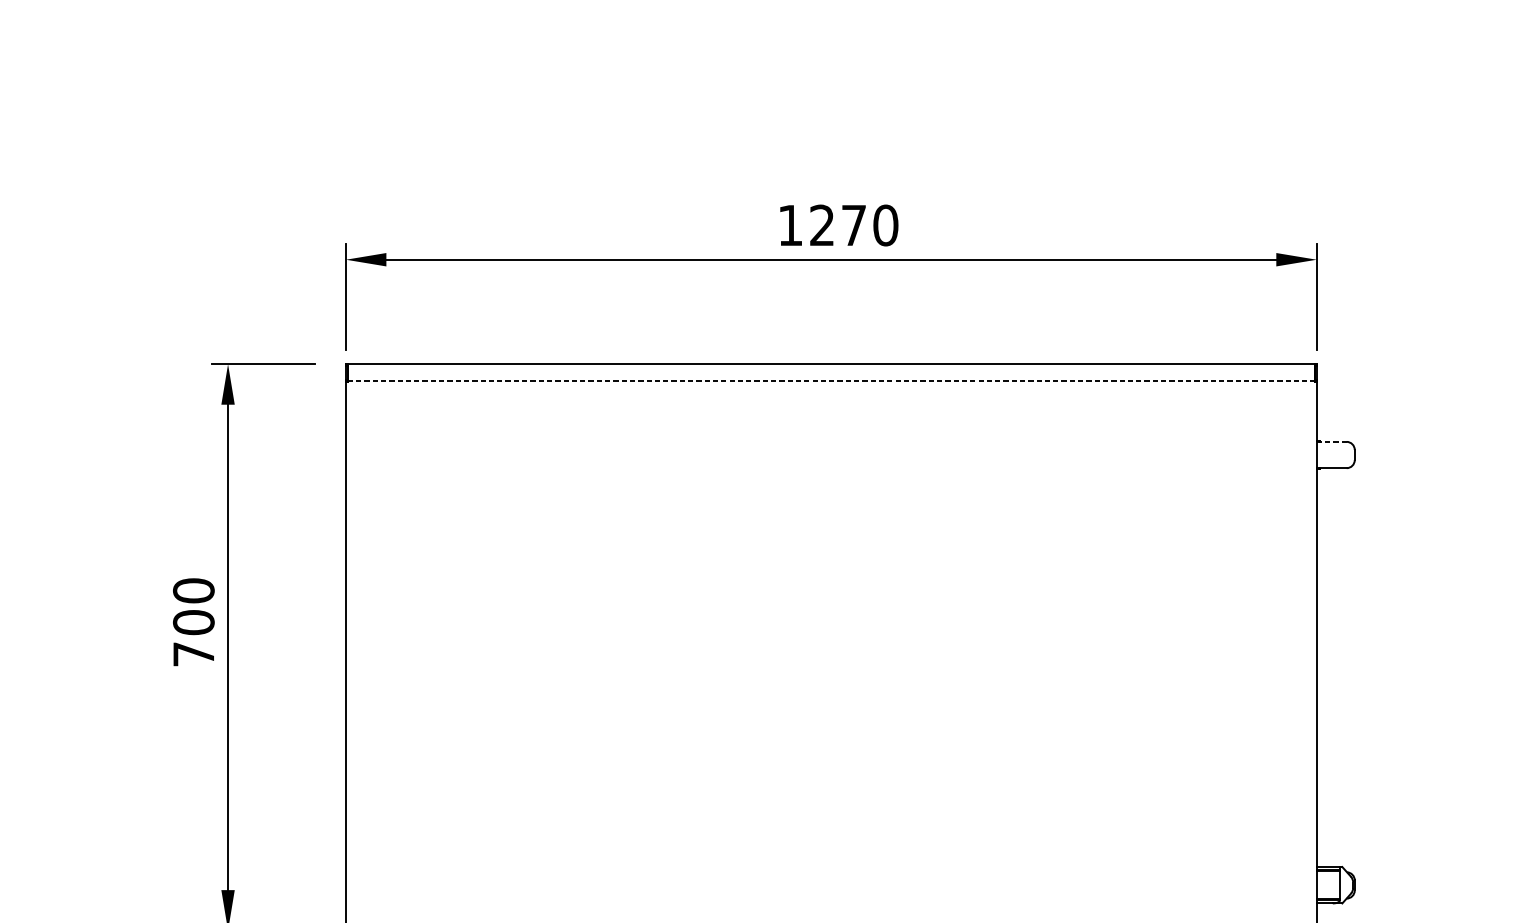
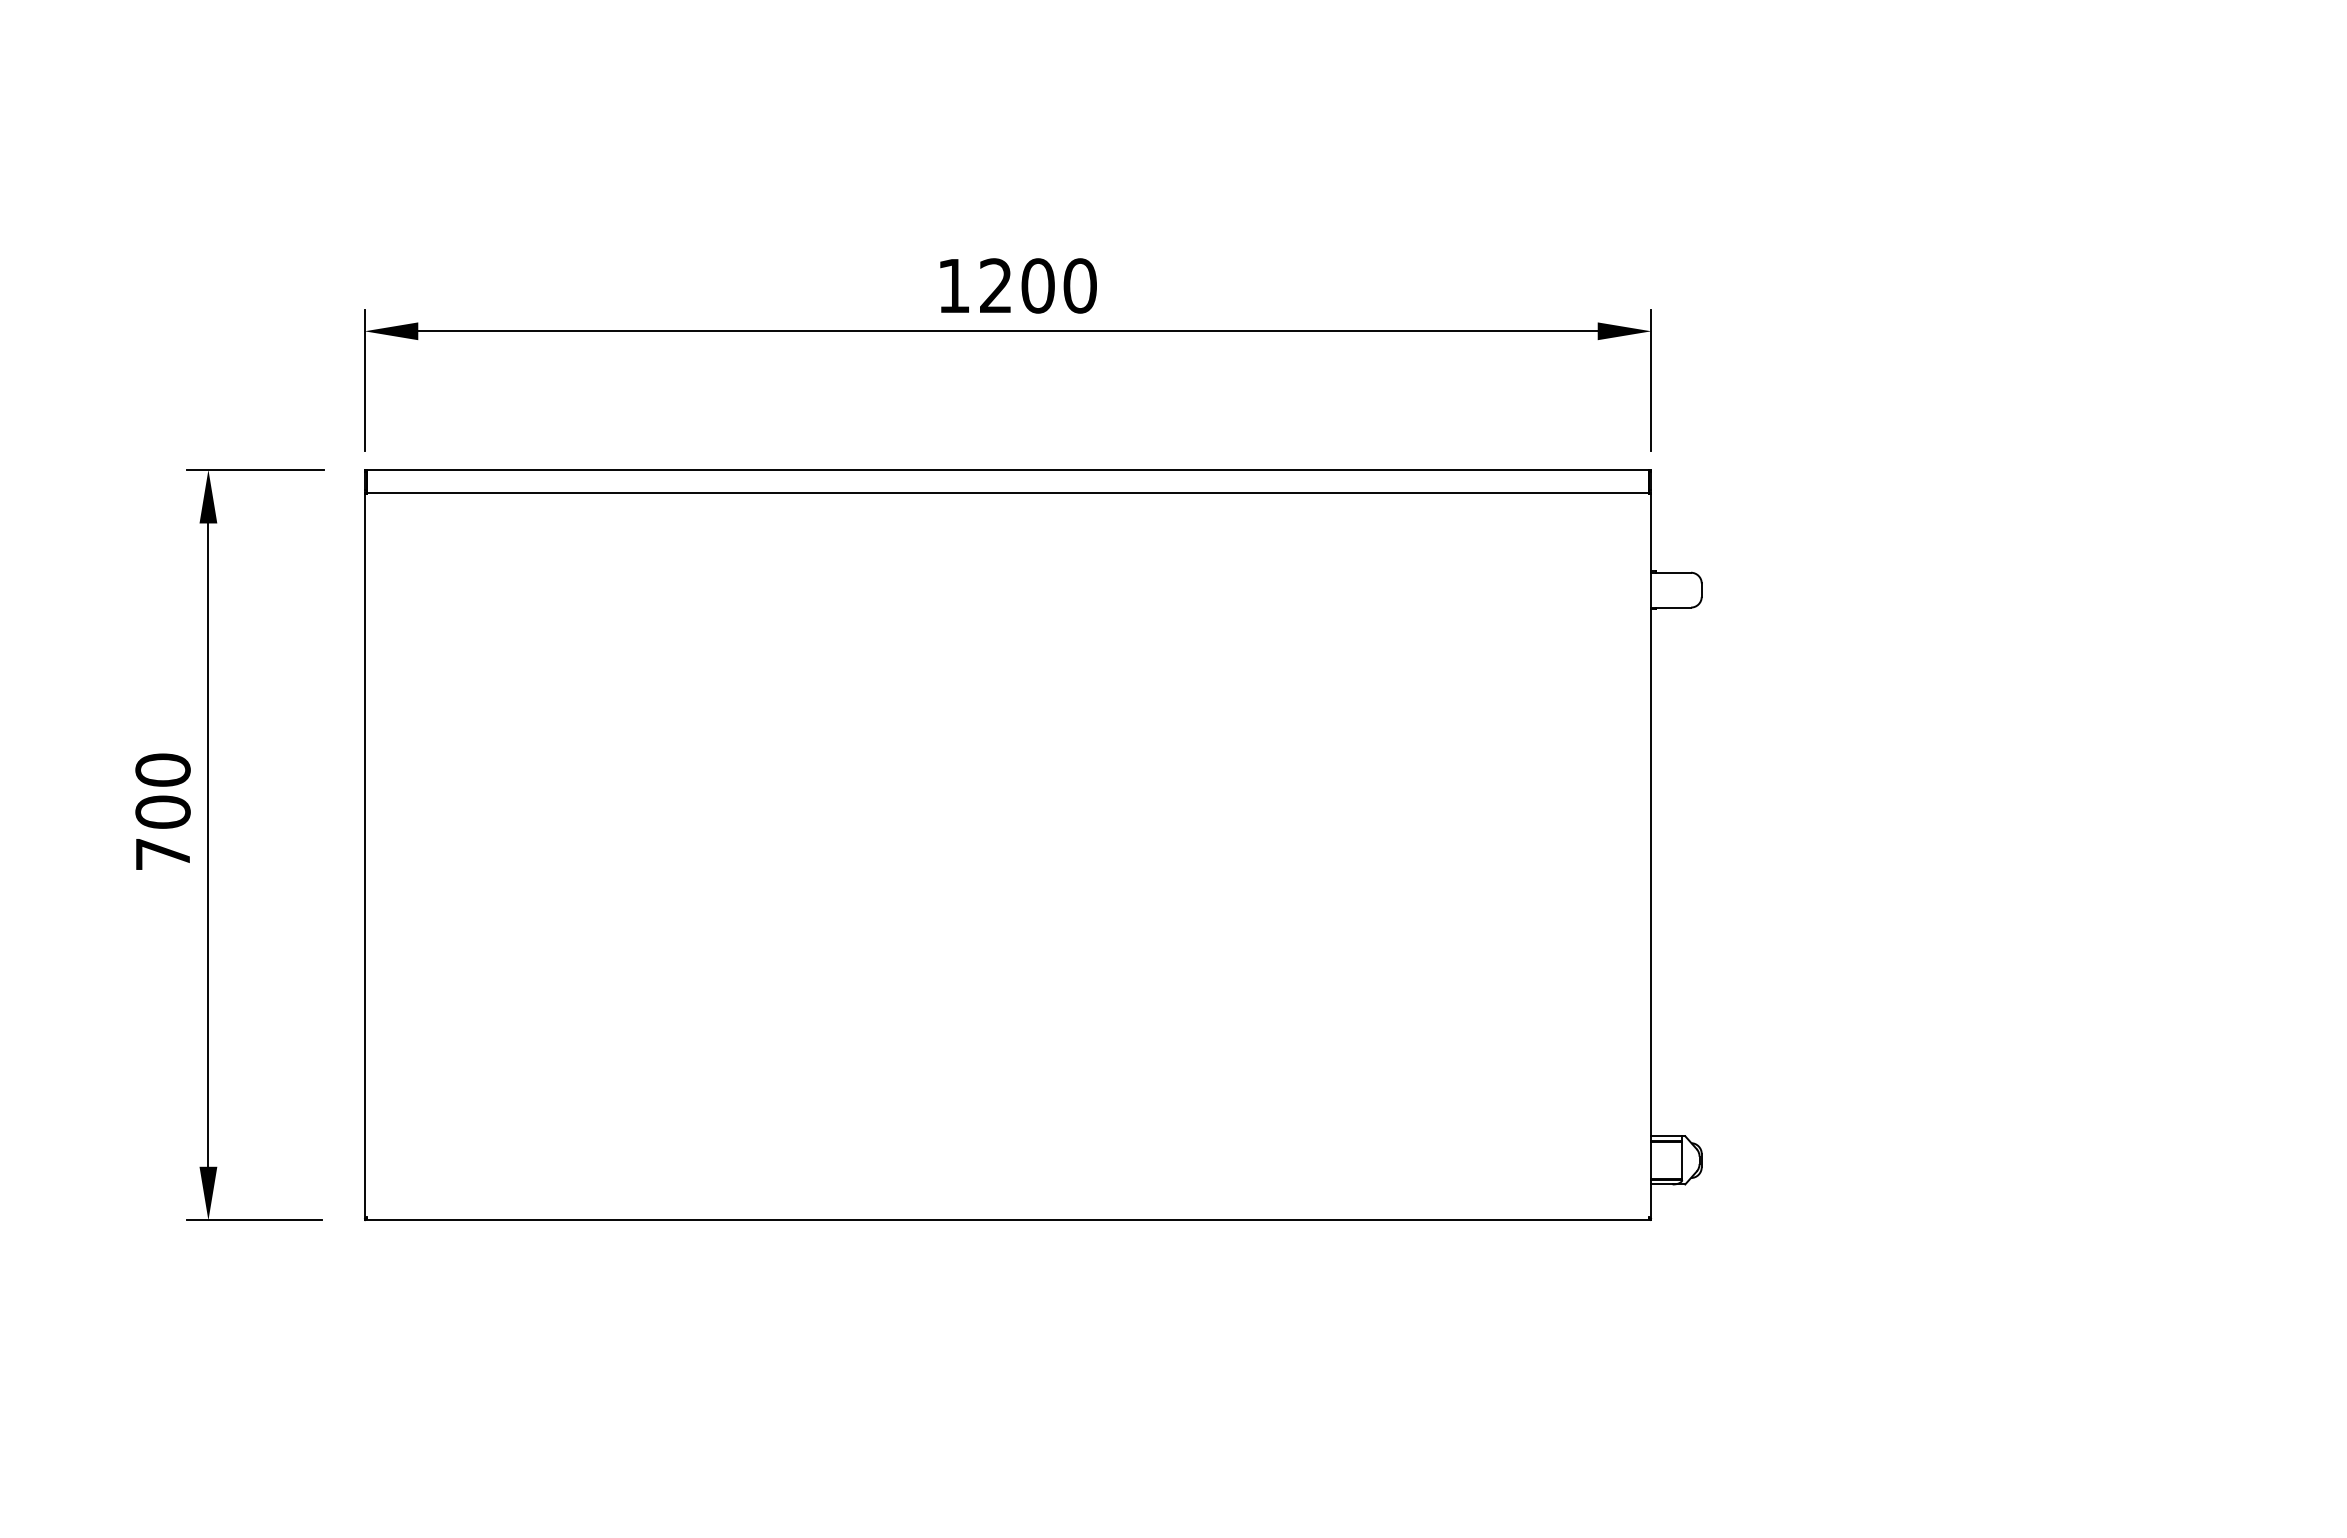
text: (853, 225) -> (1037, 285), 1270 -> 1200
line: (831, 381) -> (1008, 492), dashed -> solid
line: (1331, 441) -> (1671, 572), dashed -> solid

